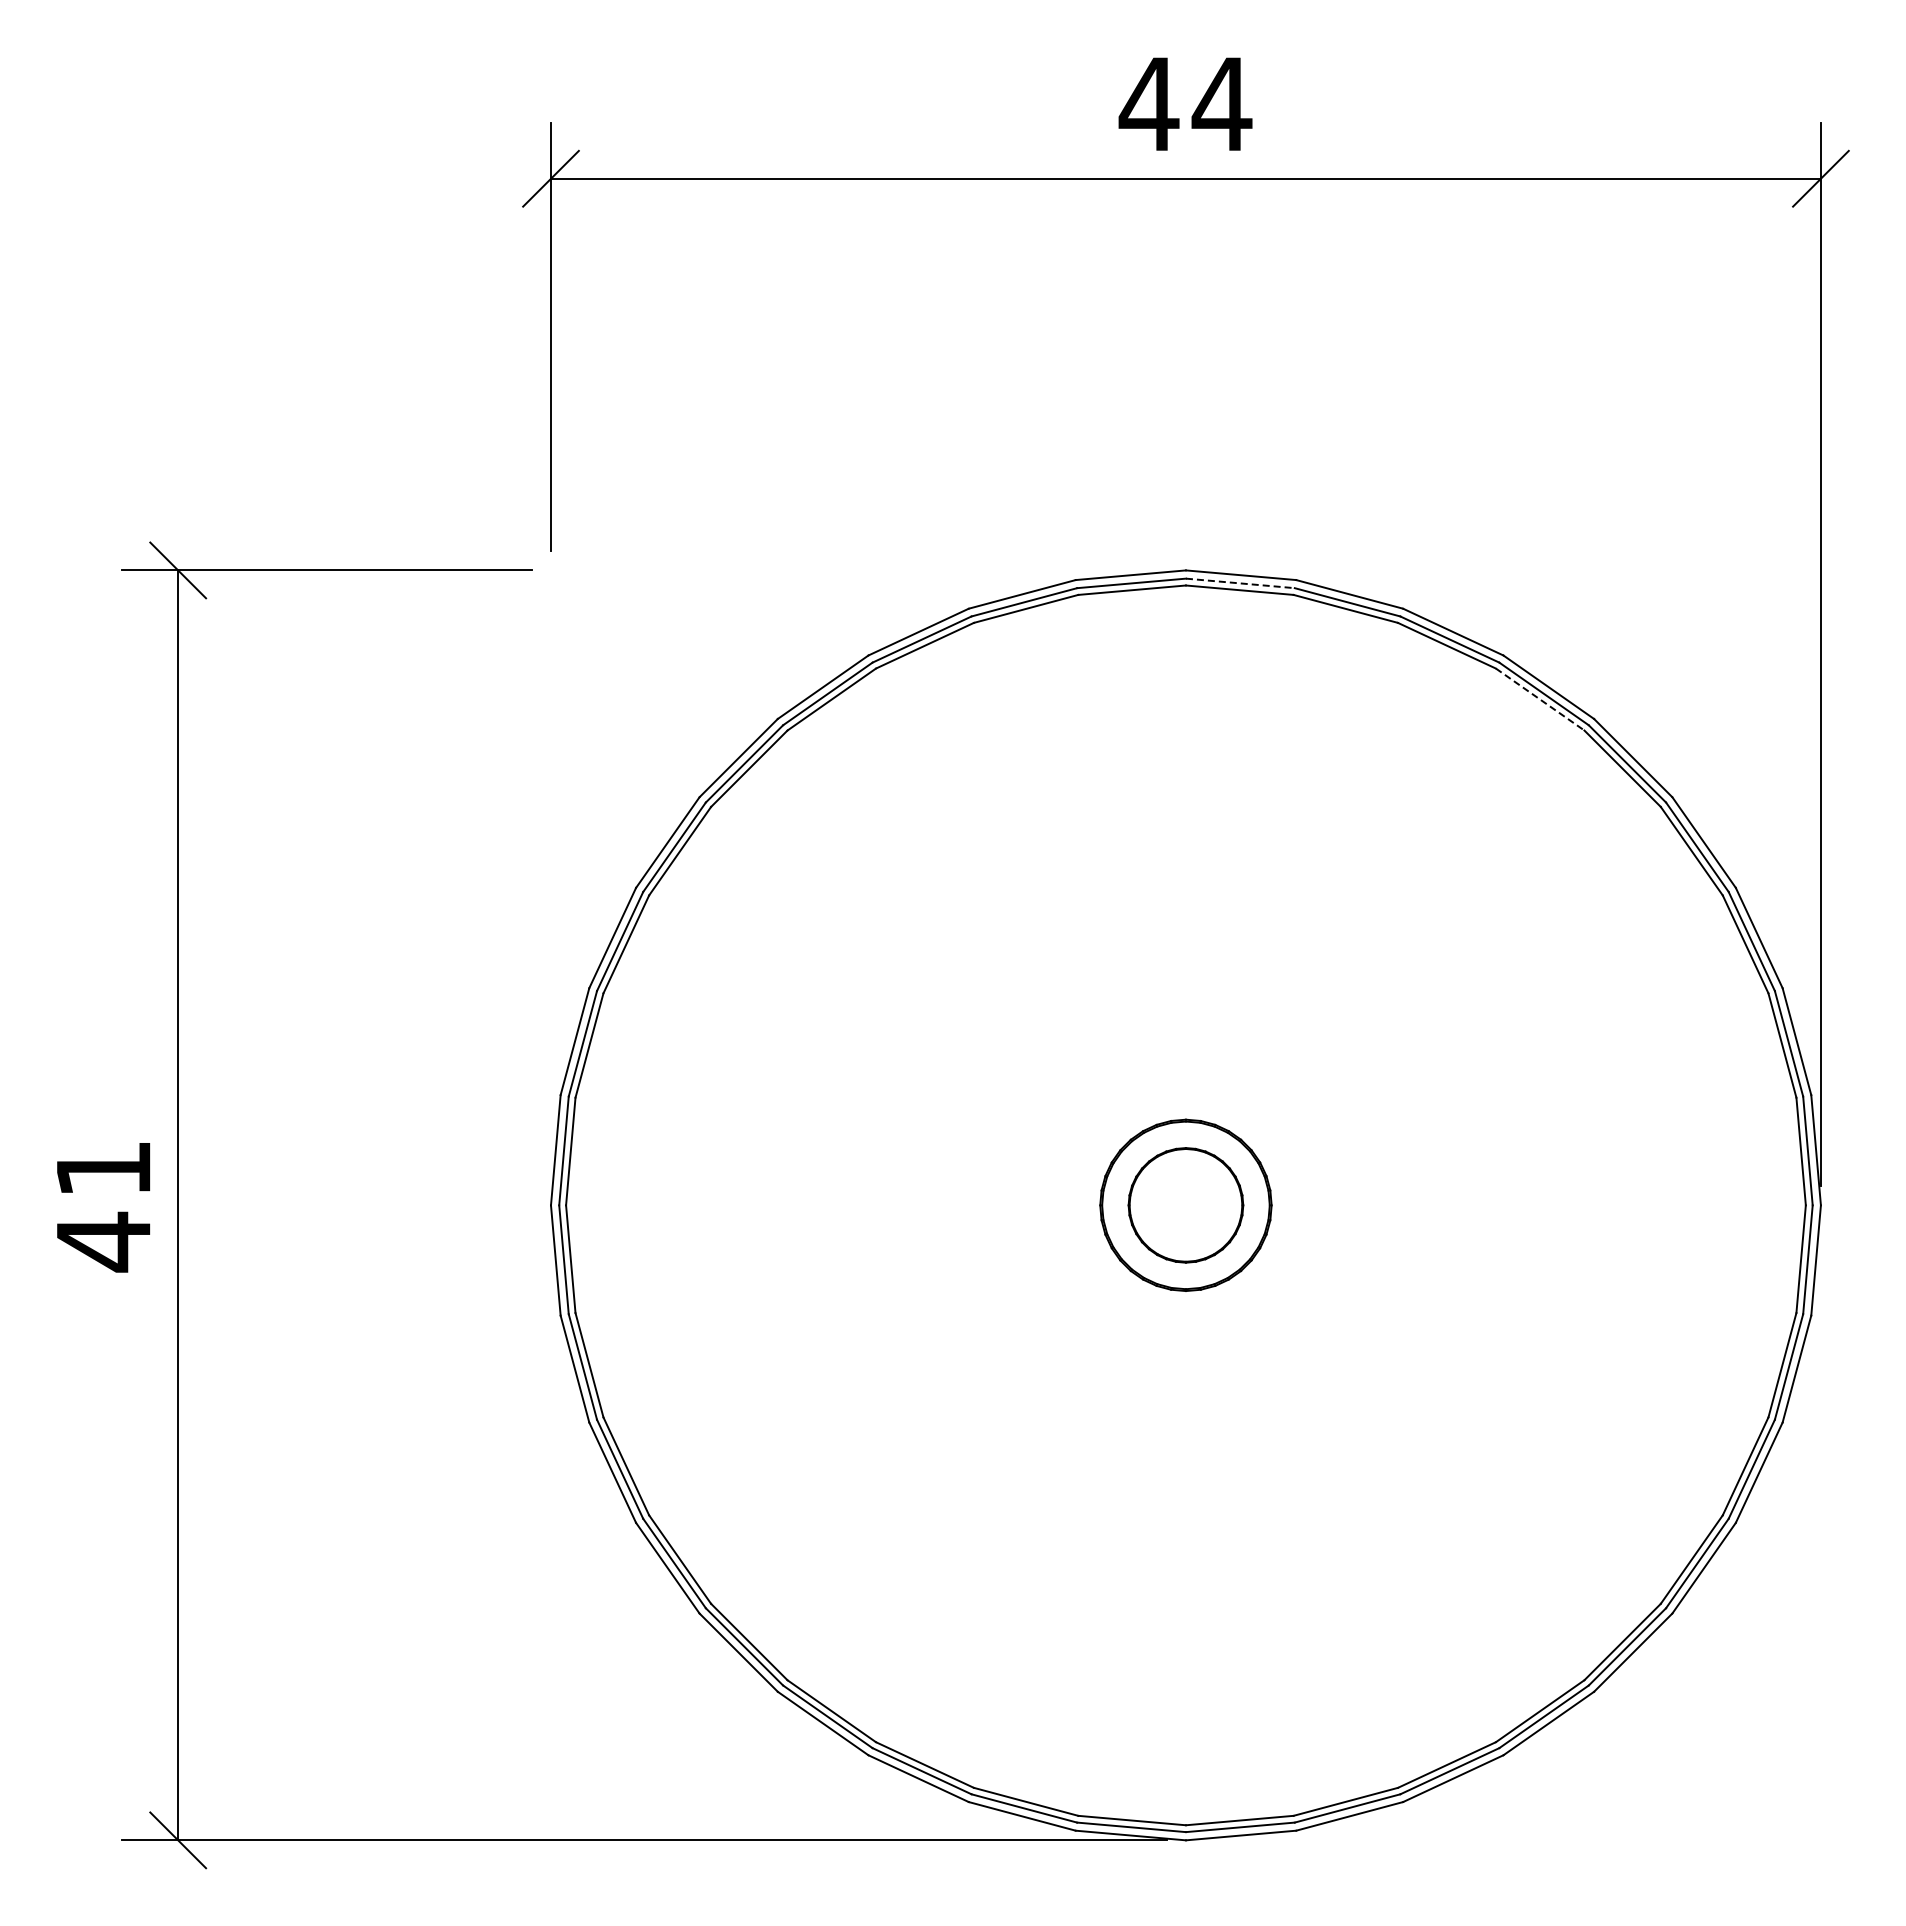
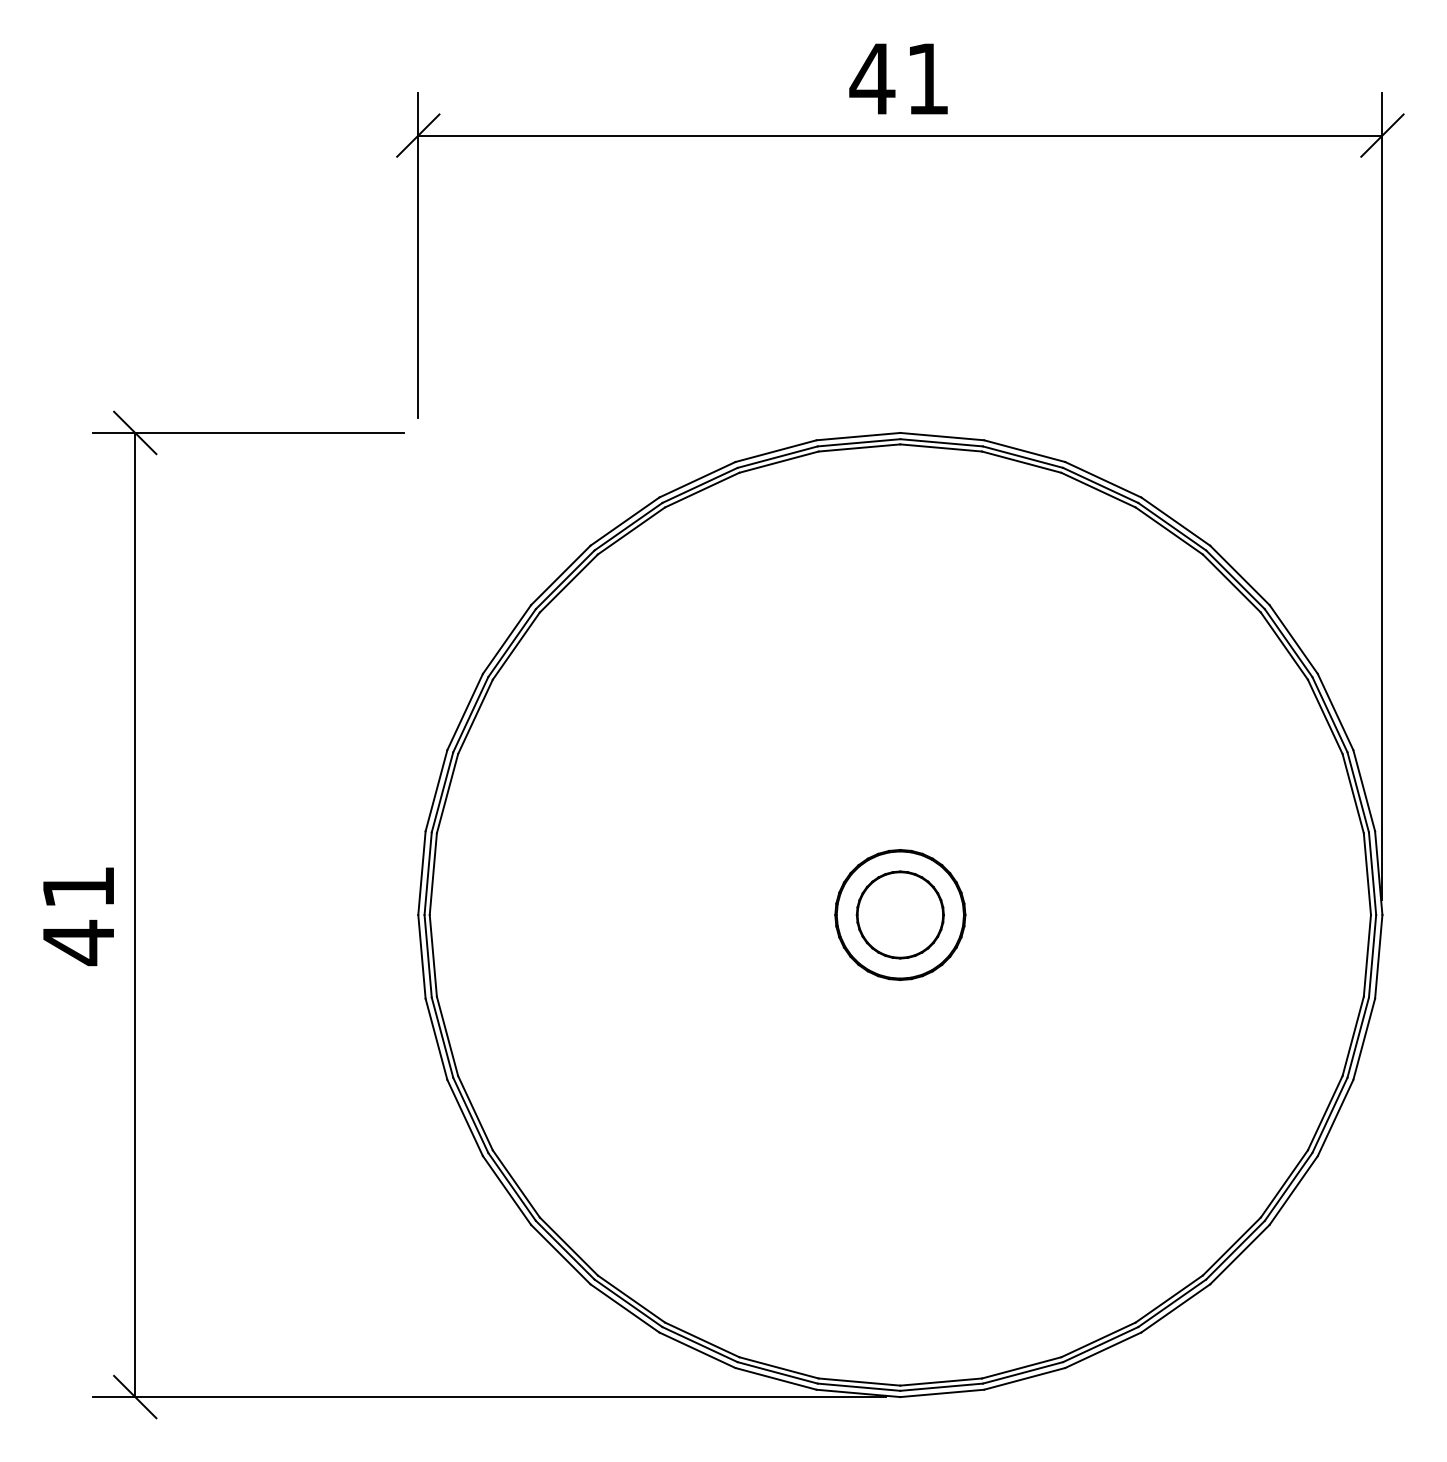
text: (1221, 103) -> (927, 78), 44 -> 41
line: (1240, 583) -> (941, 442), dashed -> solid
line: (1540, 699) -> (1169, 530), dashed -> solid

